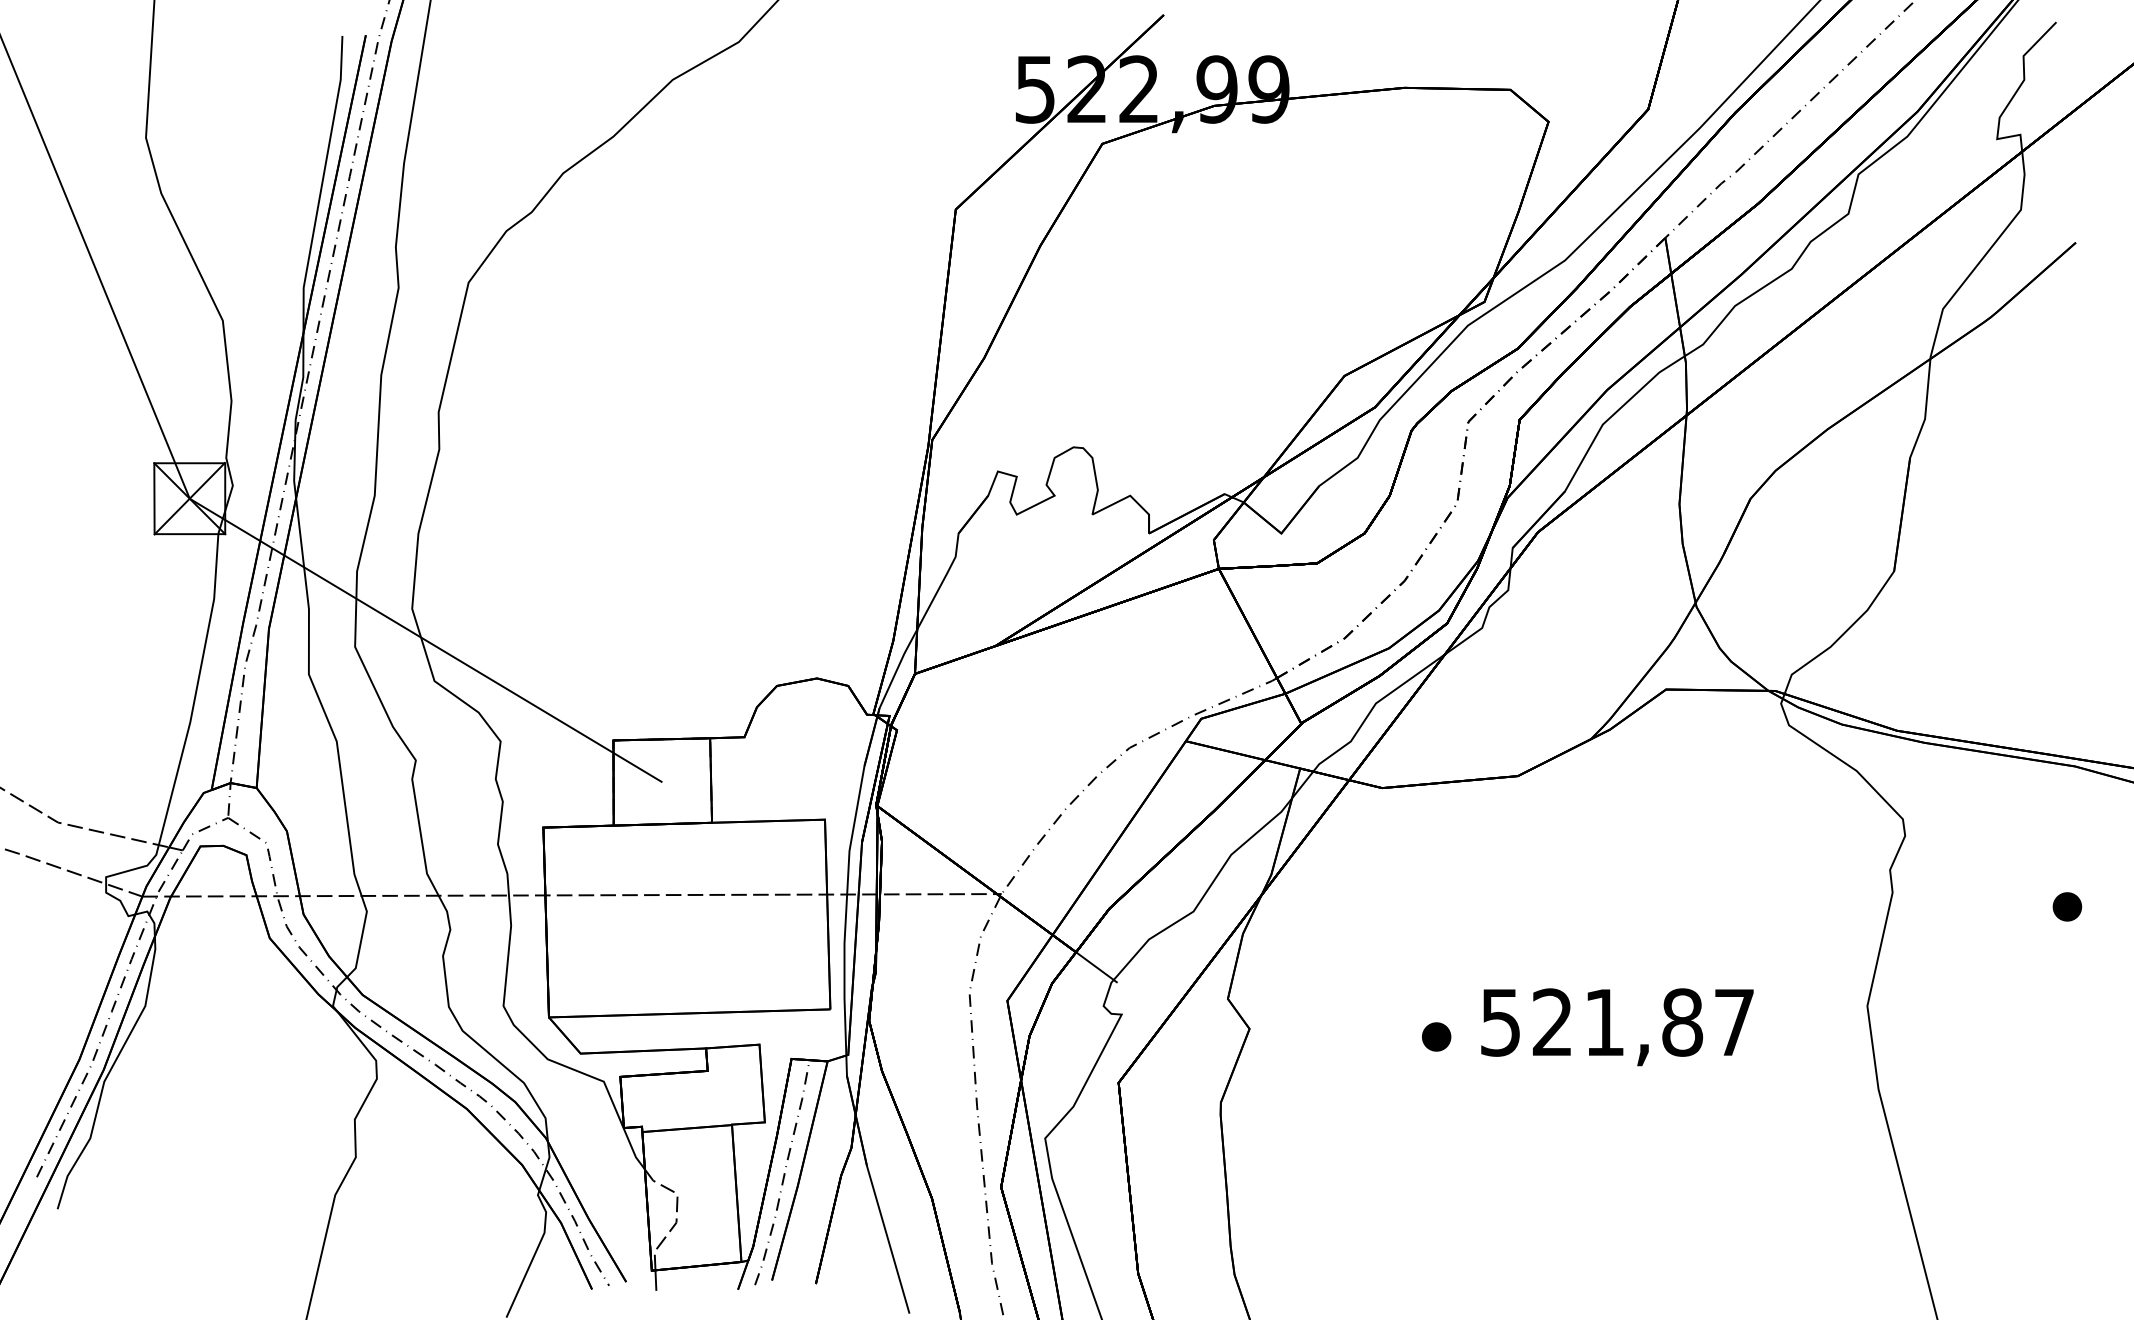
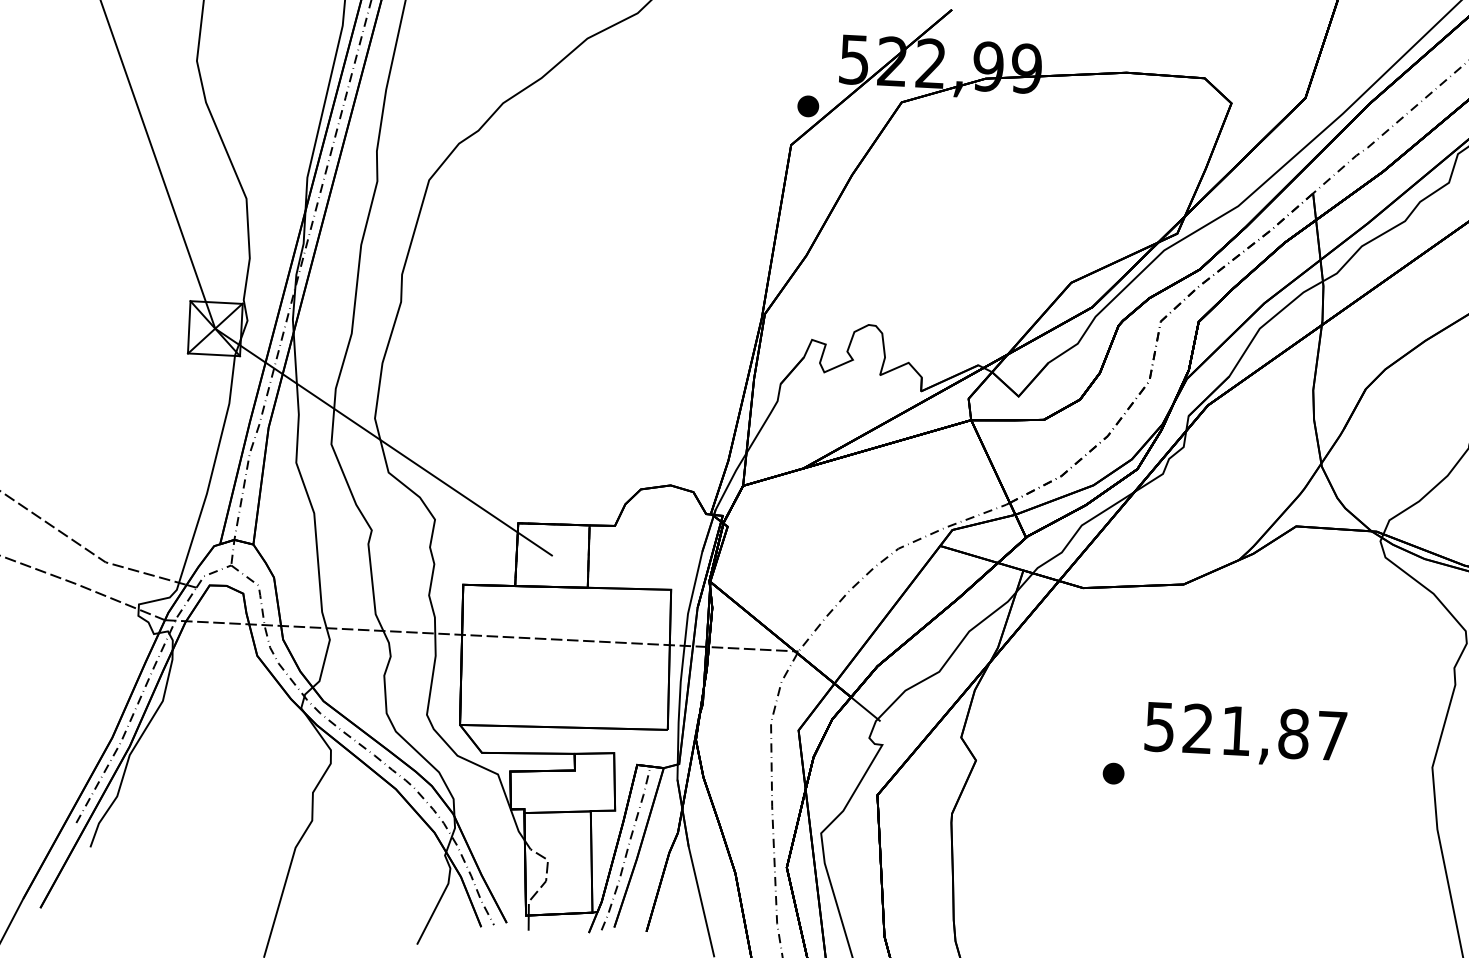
part: (975, 155) -> (807, 106), added
text: (1617, 1027) -> (1245, 735), moved

